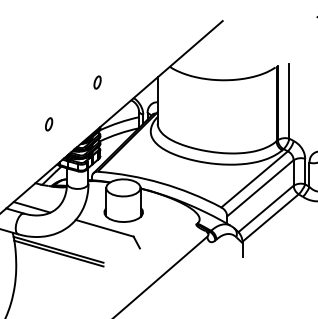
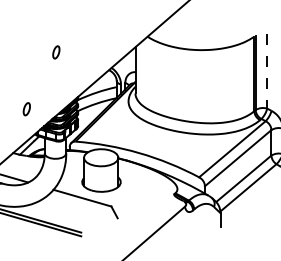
part: (97, 82) -> (56, 52), moved
line: (289, 102) -> (267, 72), solid -> dashed
part: (49, 124) -> (27, 109), moved

